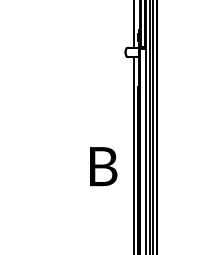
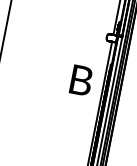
text: (103, 166) -> (81, 80), moved

